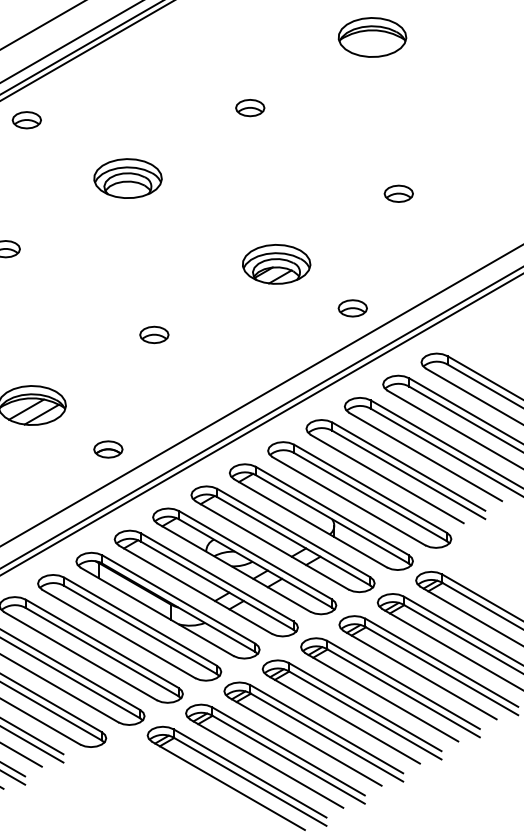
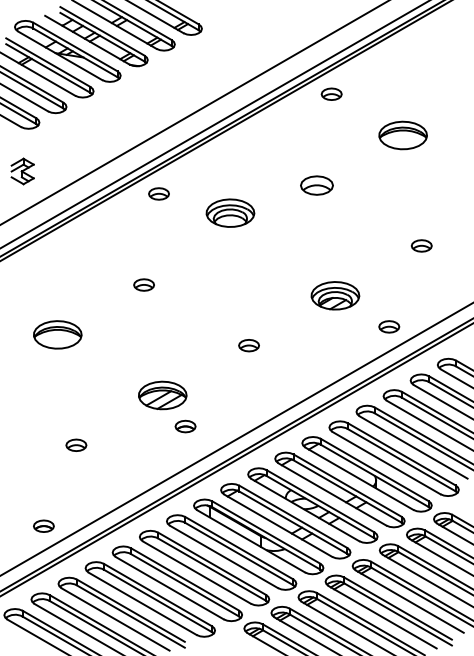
part: (249, 106) -> (316, 184), size x1.6
part: (128, 177) -> (230, 212), moved
part: (108, 449) -> (185, 426), moved

